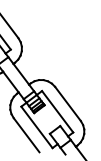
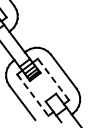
line: (57, 111) -> (53, 79), solid -> dashed
line: (36, 127) -> (32, 95), solid -> dashed

